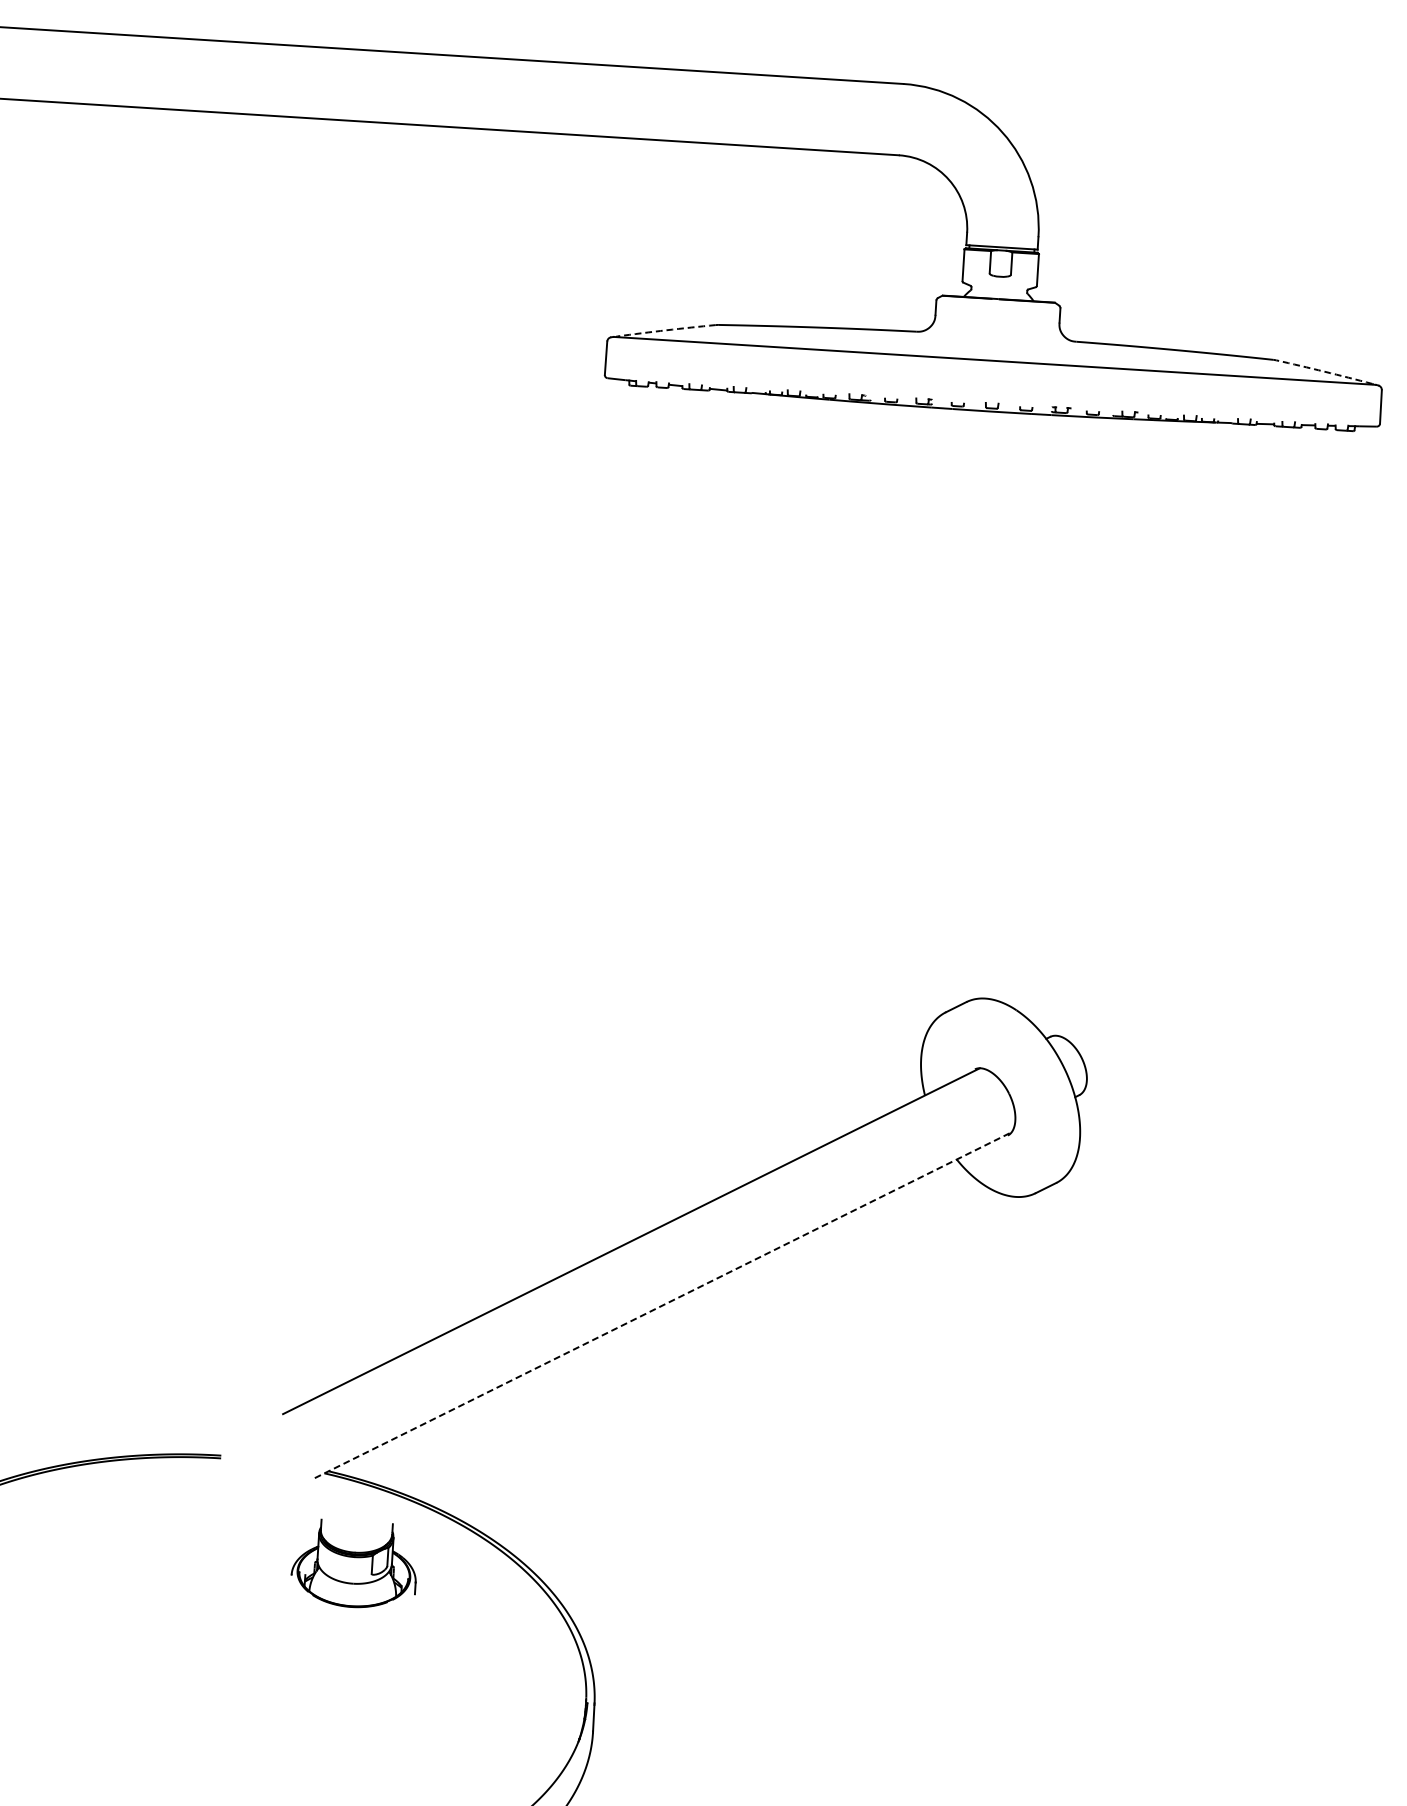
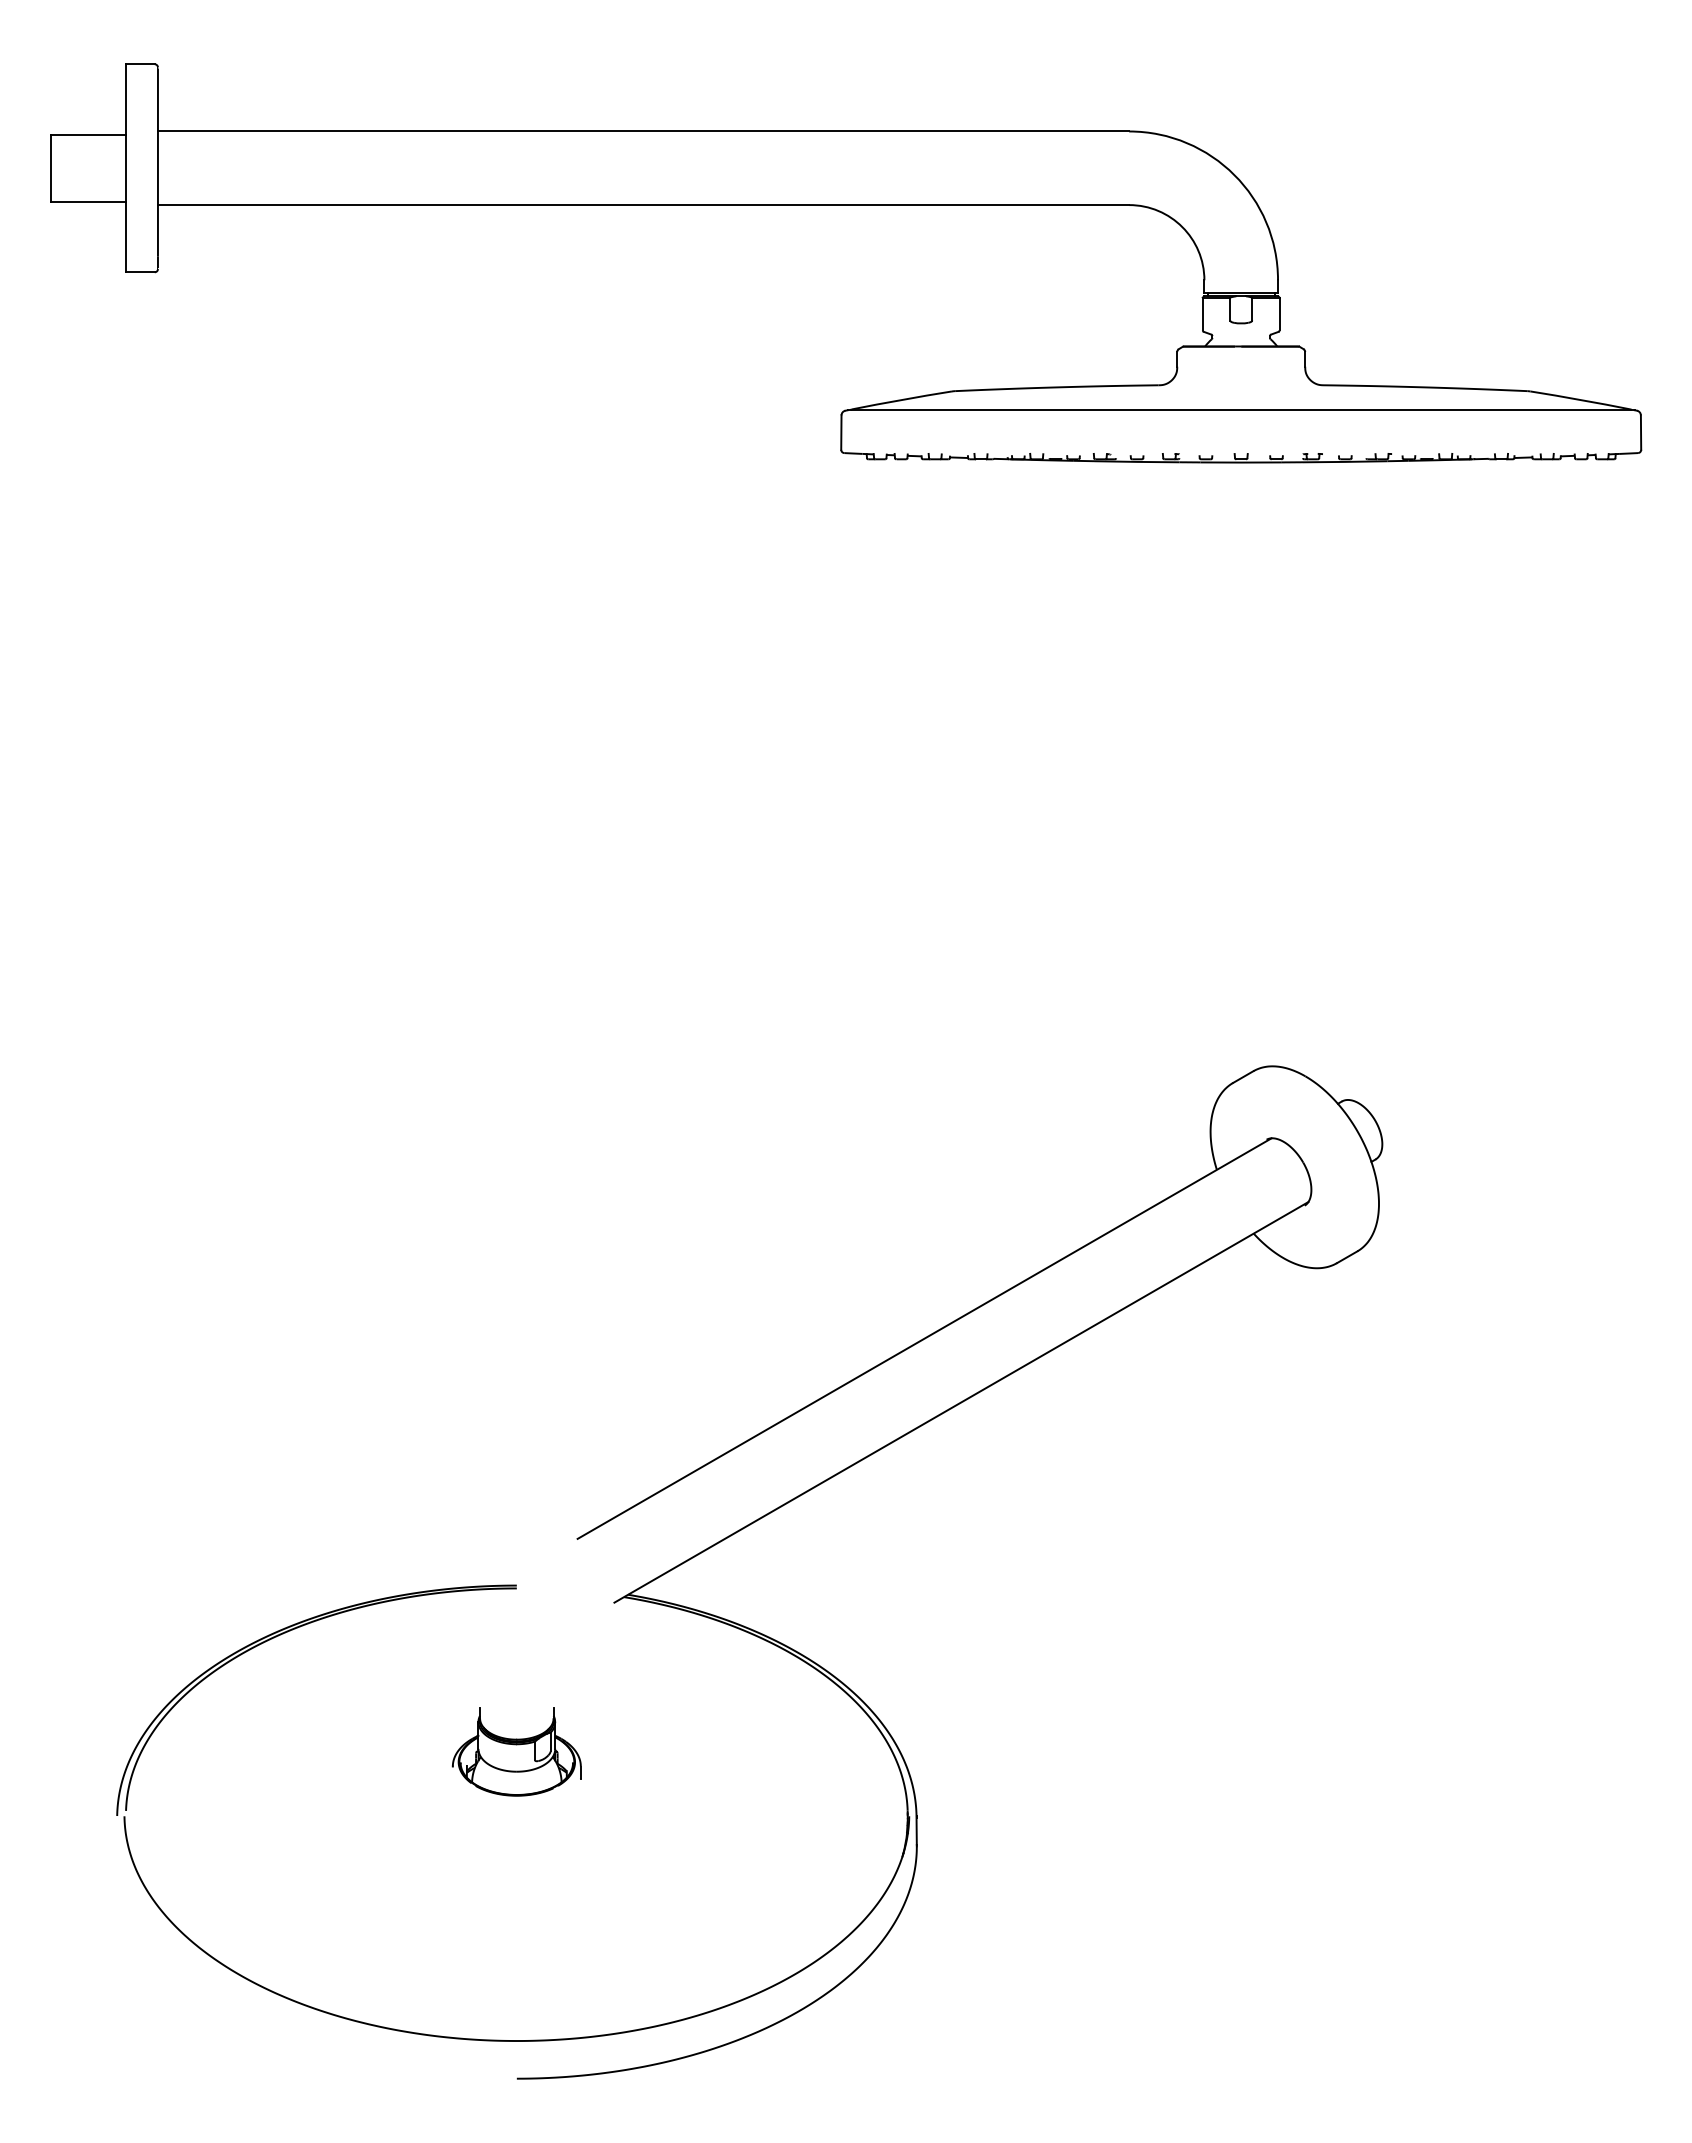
arc: (666, 330) -> (901, 400), dashed -> solid
arc: (1324, 372) -> (1580, 400), dashed -> solid
line: (663, 1305) -> (961, 1402), dashed -> solid
part: (354, 1564) -> (516, 1751), moved

